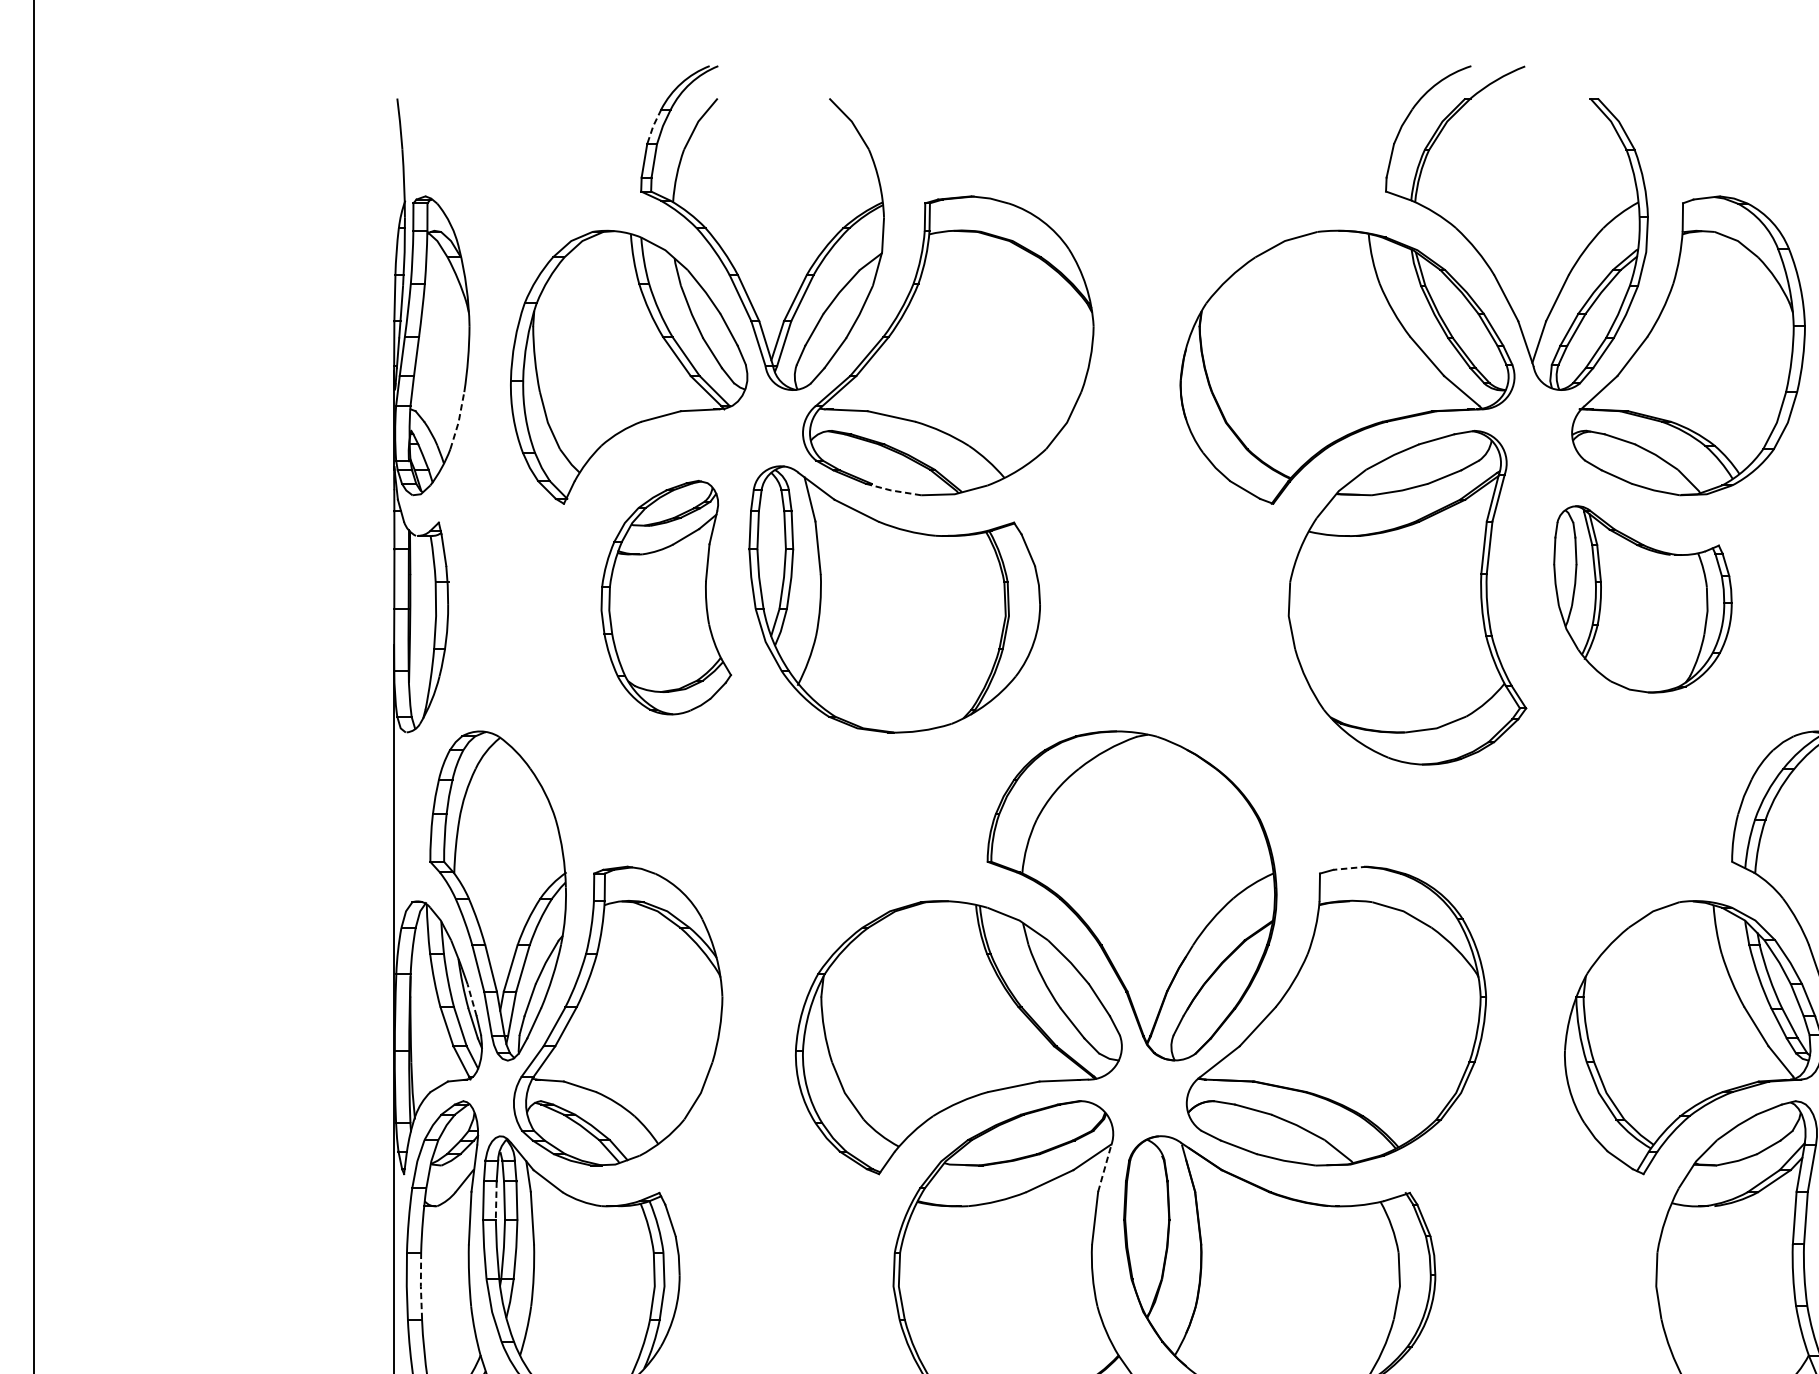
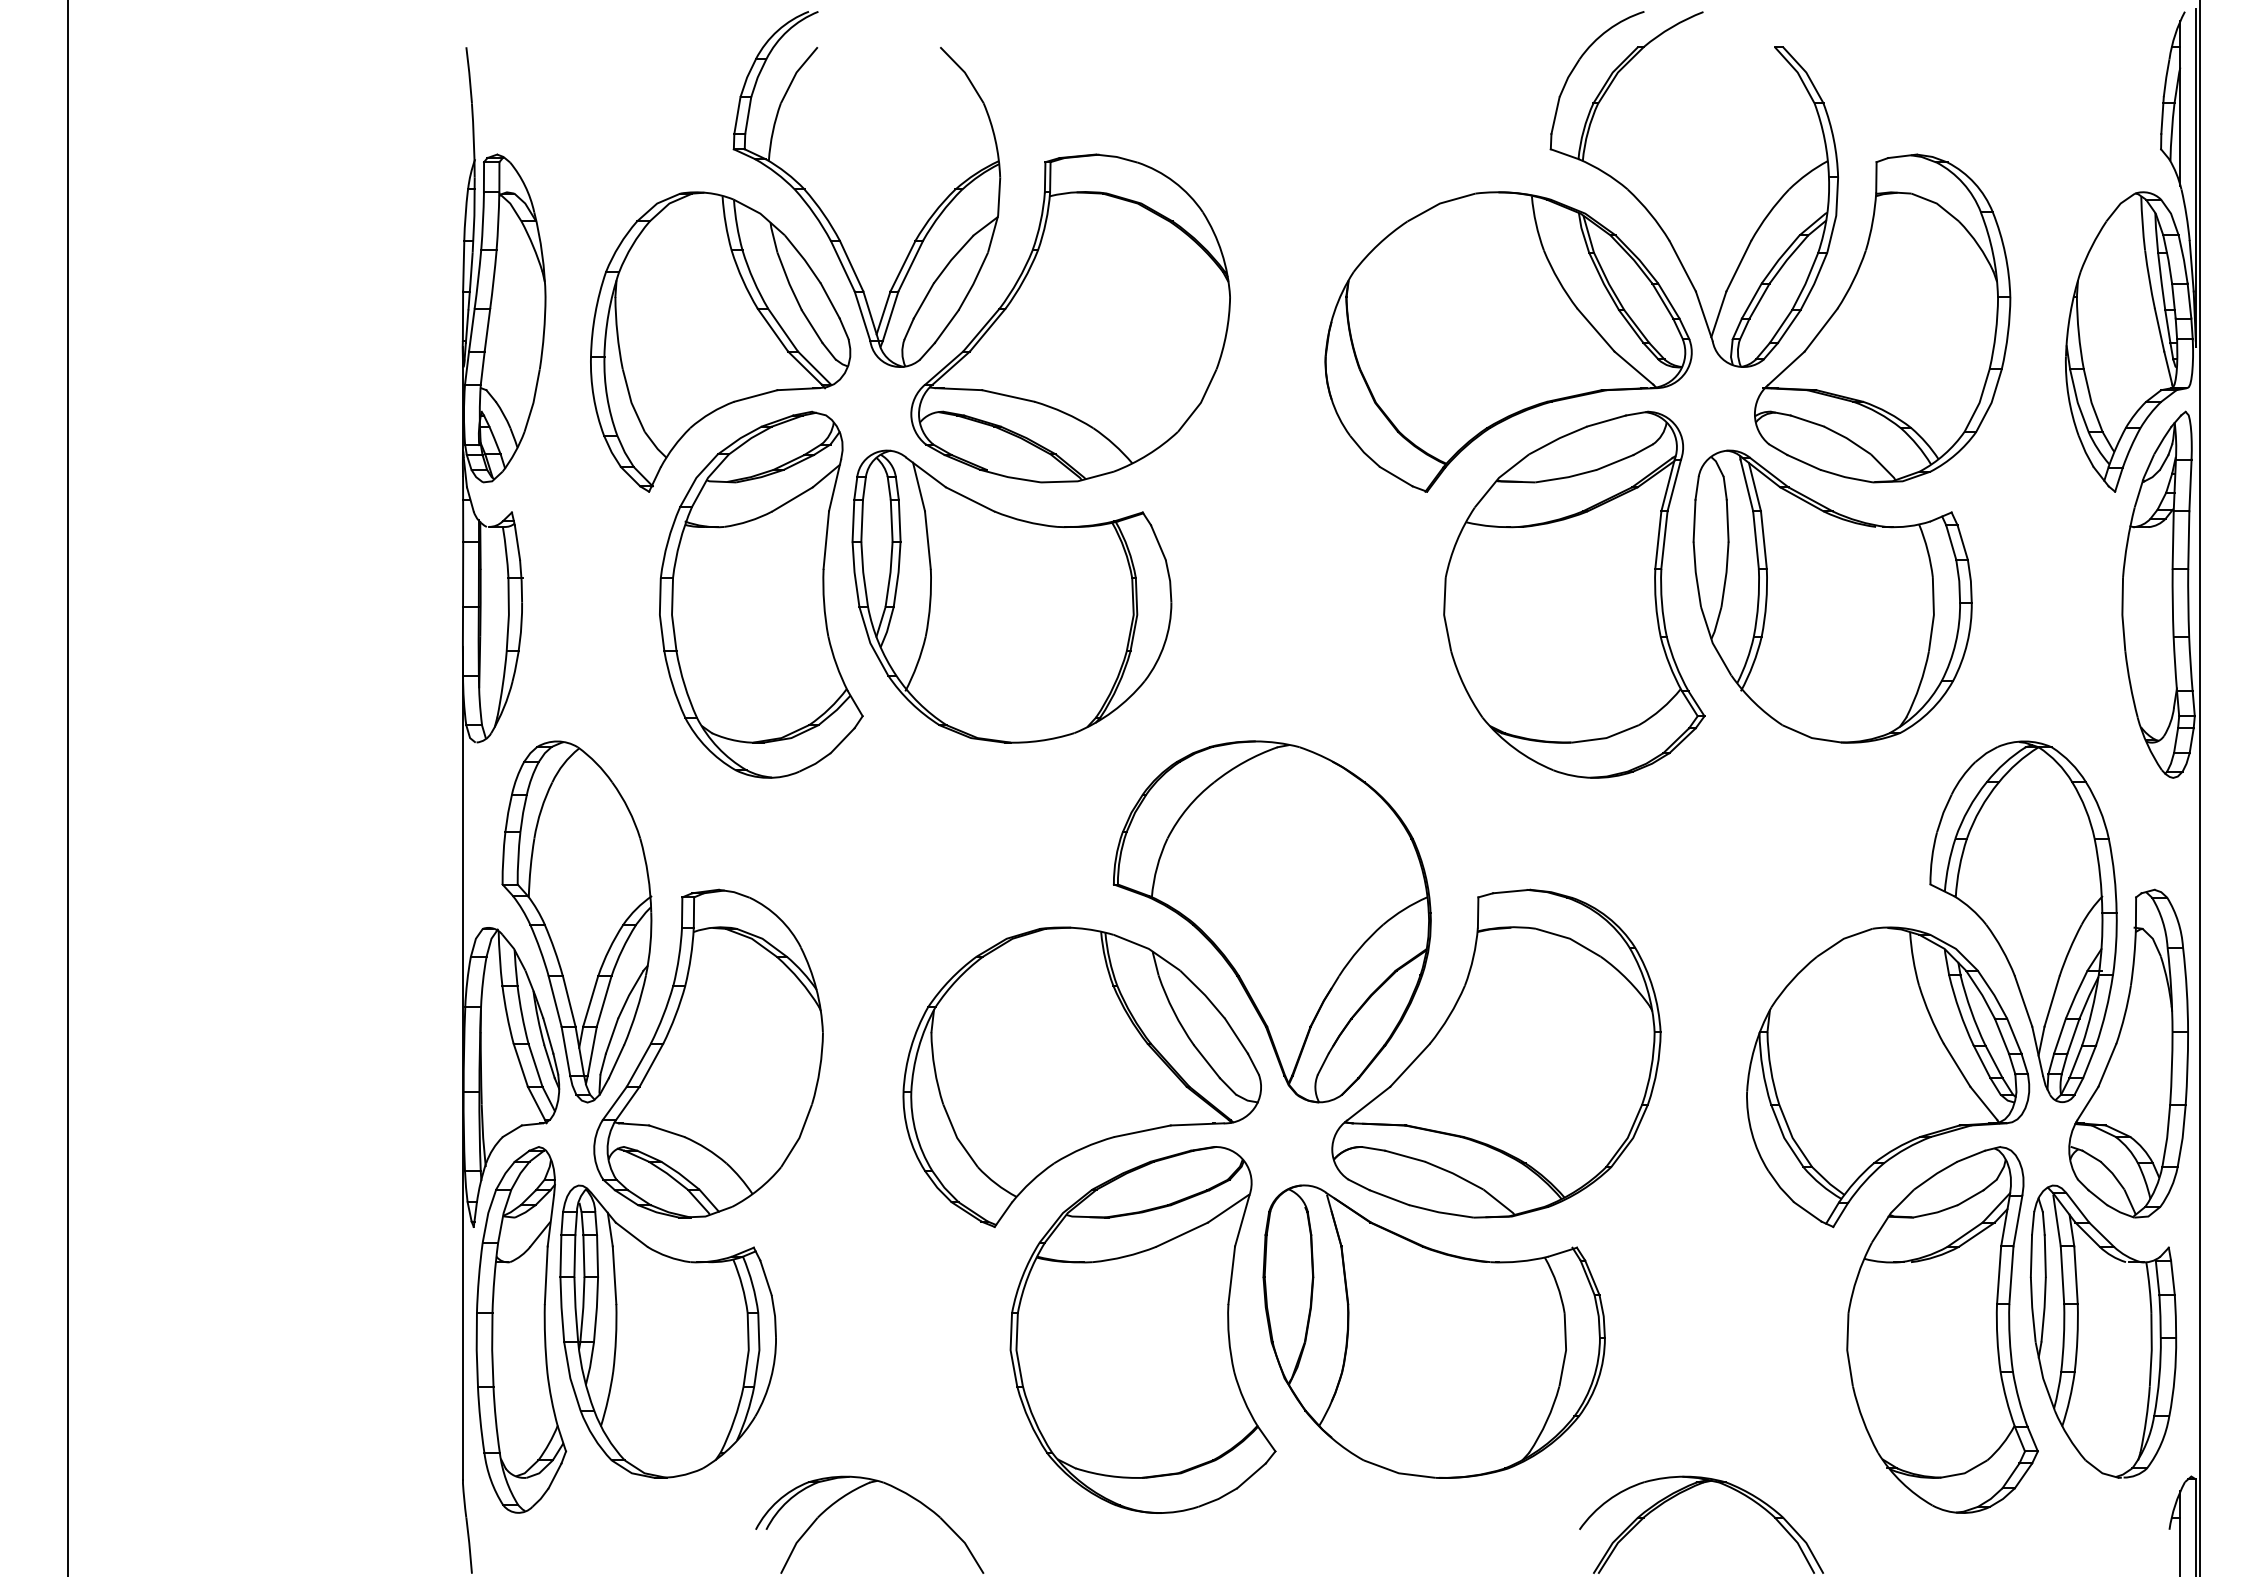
line: (653, 126) -> (747, 77), dashed -> solid
line: (458, 420) -> (533, 400), dashed -> solid
line: (892, 490) -> (1009, 477), dashed -> solid
part: (666, 597) -> (761, 594), size x1.43
part: (1642, 599) -> (1832, 596), size x1.43
line: (1350, 868) -> (1511, 891), dashed -> solid
line: (472, 999) -> (548, 1035), dashed -> solid
line: (1104, 1168) -> (1242, 1220), dashed -> solid
line: (495, 1200) -> (574, 1255), dashed -> solid
line: (421, 1286) -> (492, 1350), dashed -> solid

